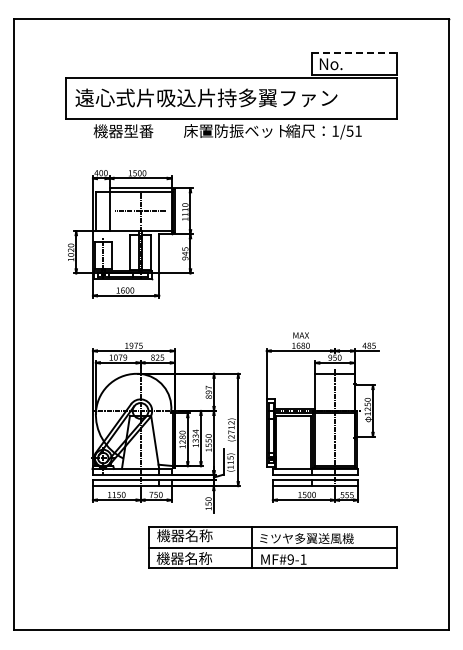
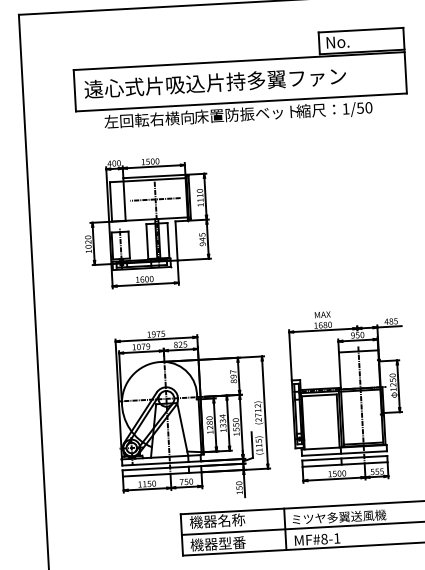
line: (355, 53) -> (361, 30), dashed -> solid
text: (358, 130) -> (368, 107), 1/51 -> 1/50
text: (138, 131) -> (149, 119), 機器型番 -> 左回転右横向
text: (198, 558) -> (232, 543), 機器名称 -> 機器型番
text: (290, 559) -> (324, 539), MF#9-1 -> MF#8-1

